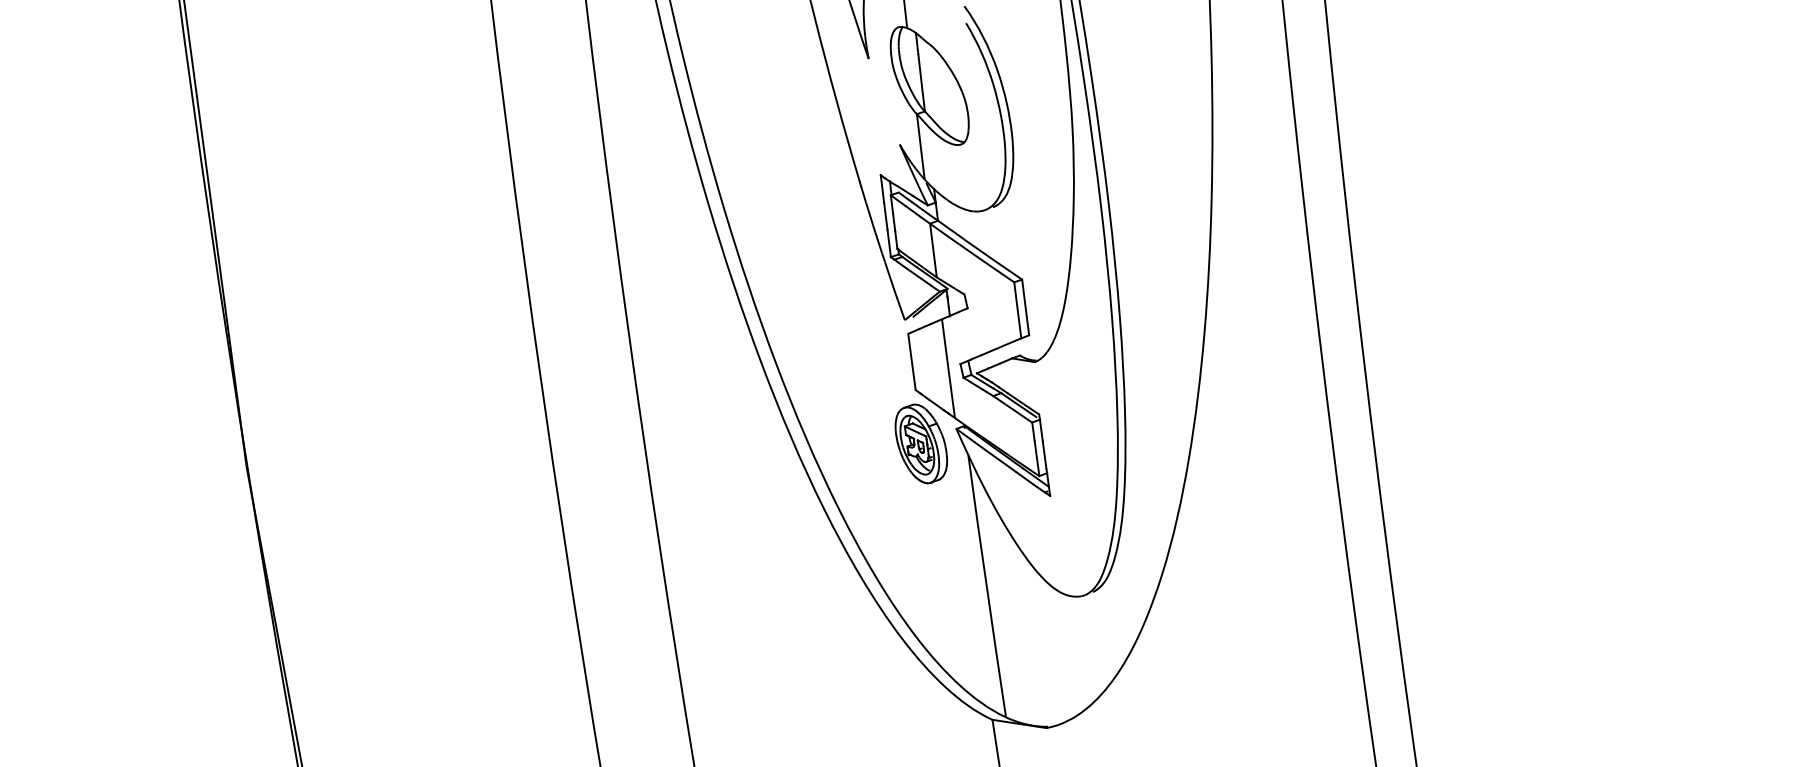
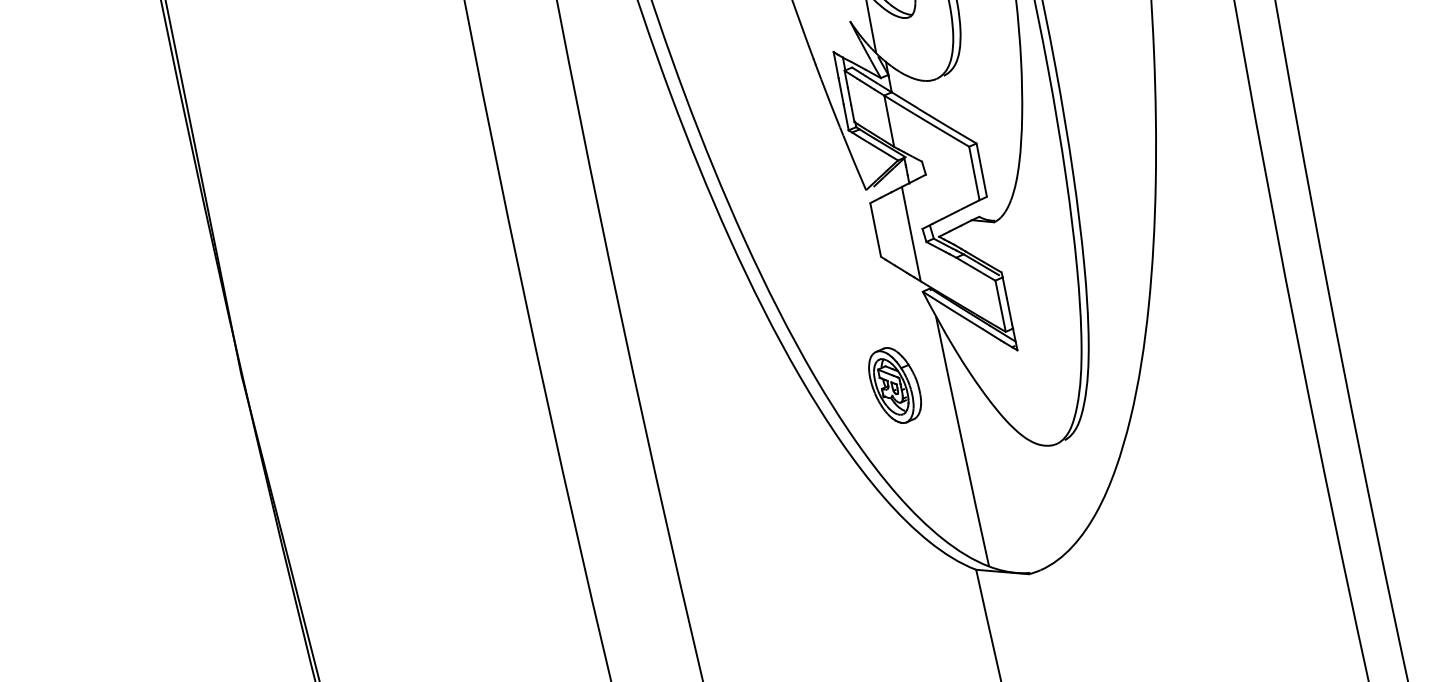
part: (921, 443) -> (895, 385), moved

